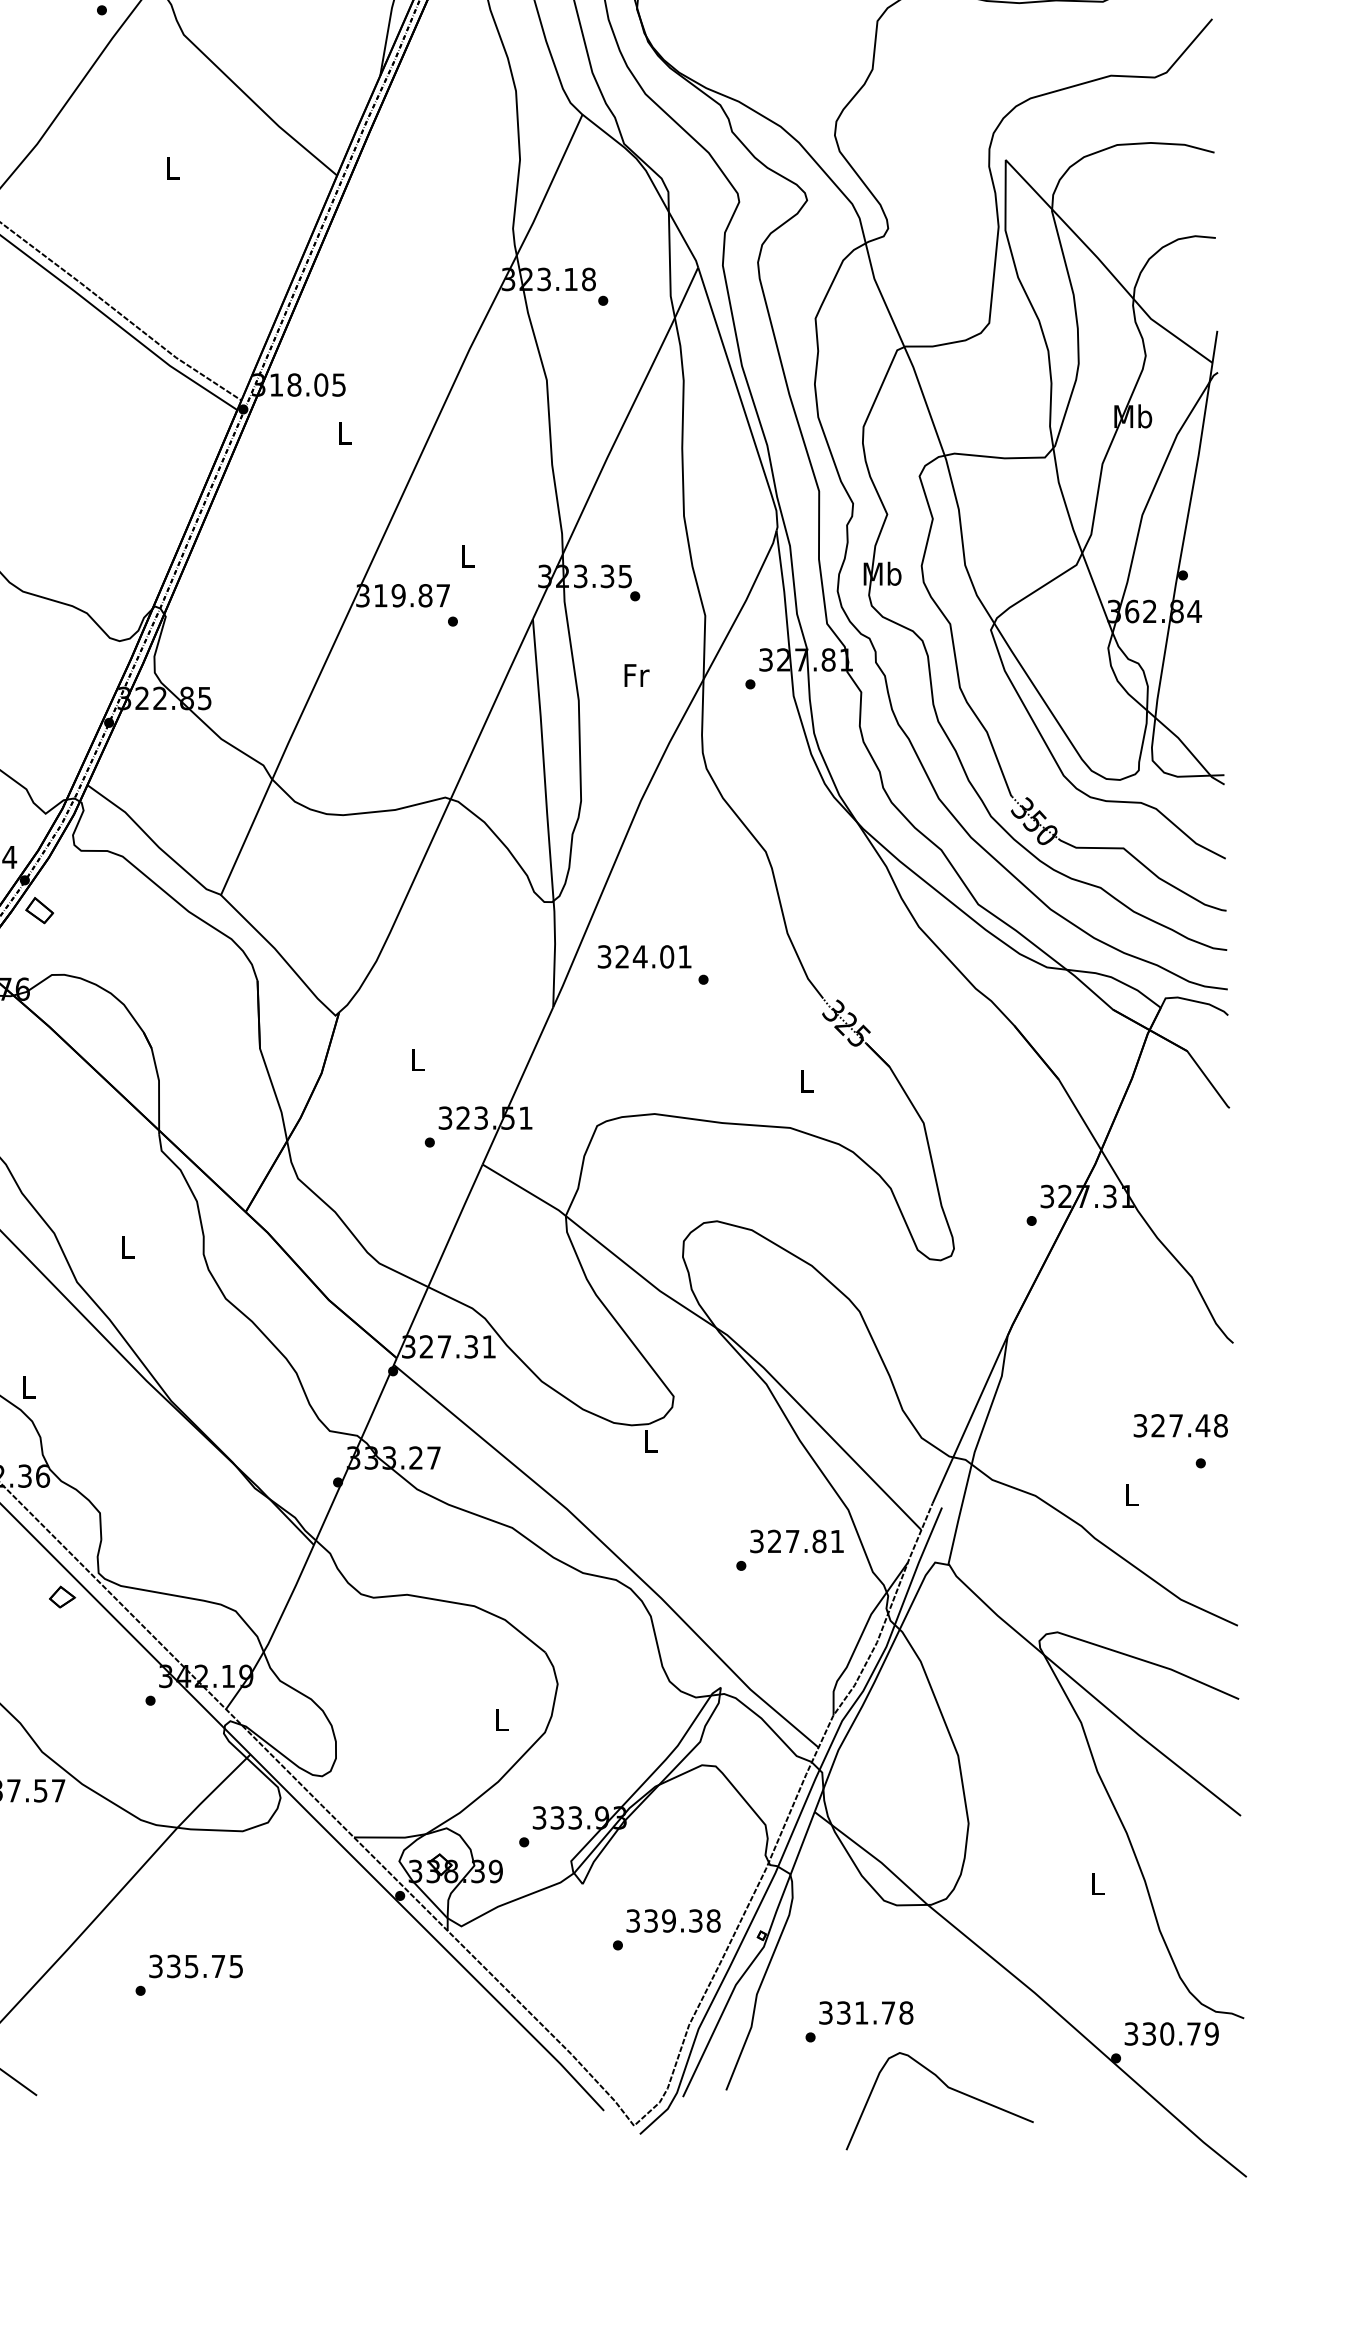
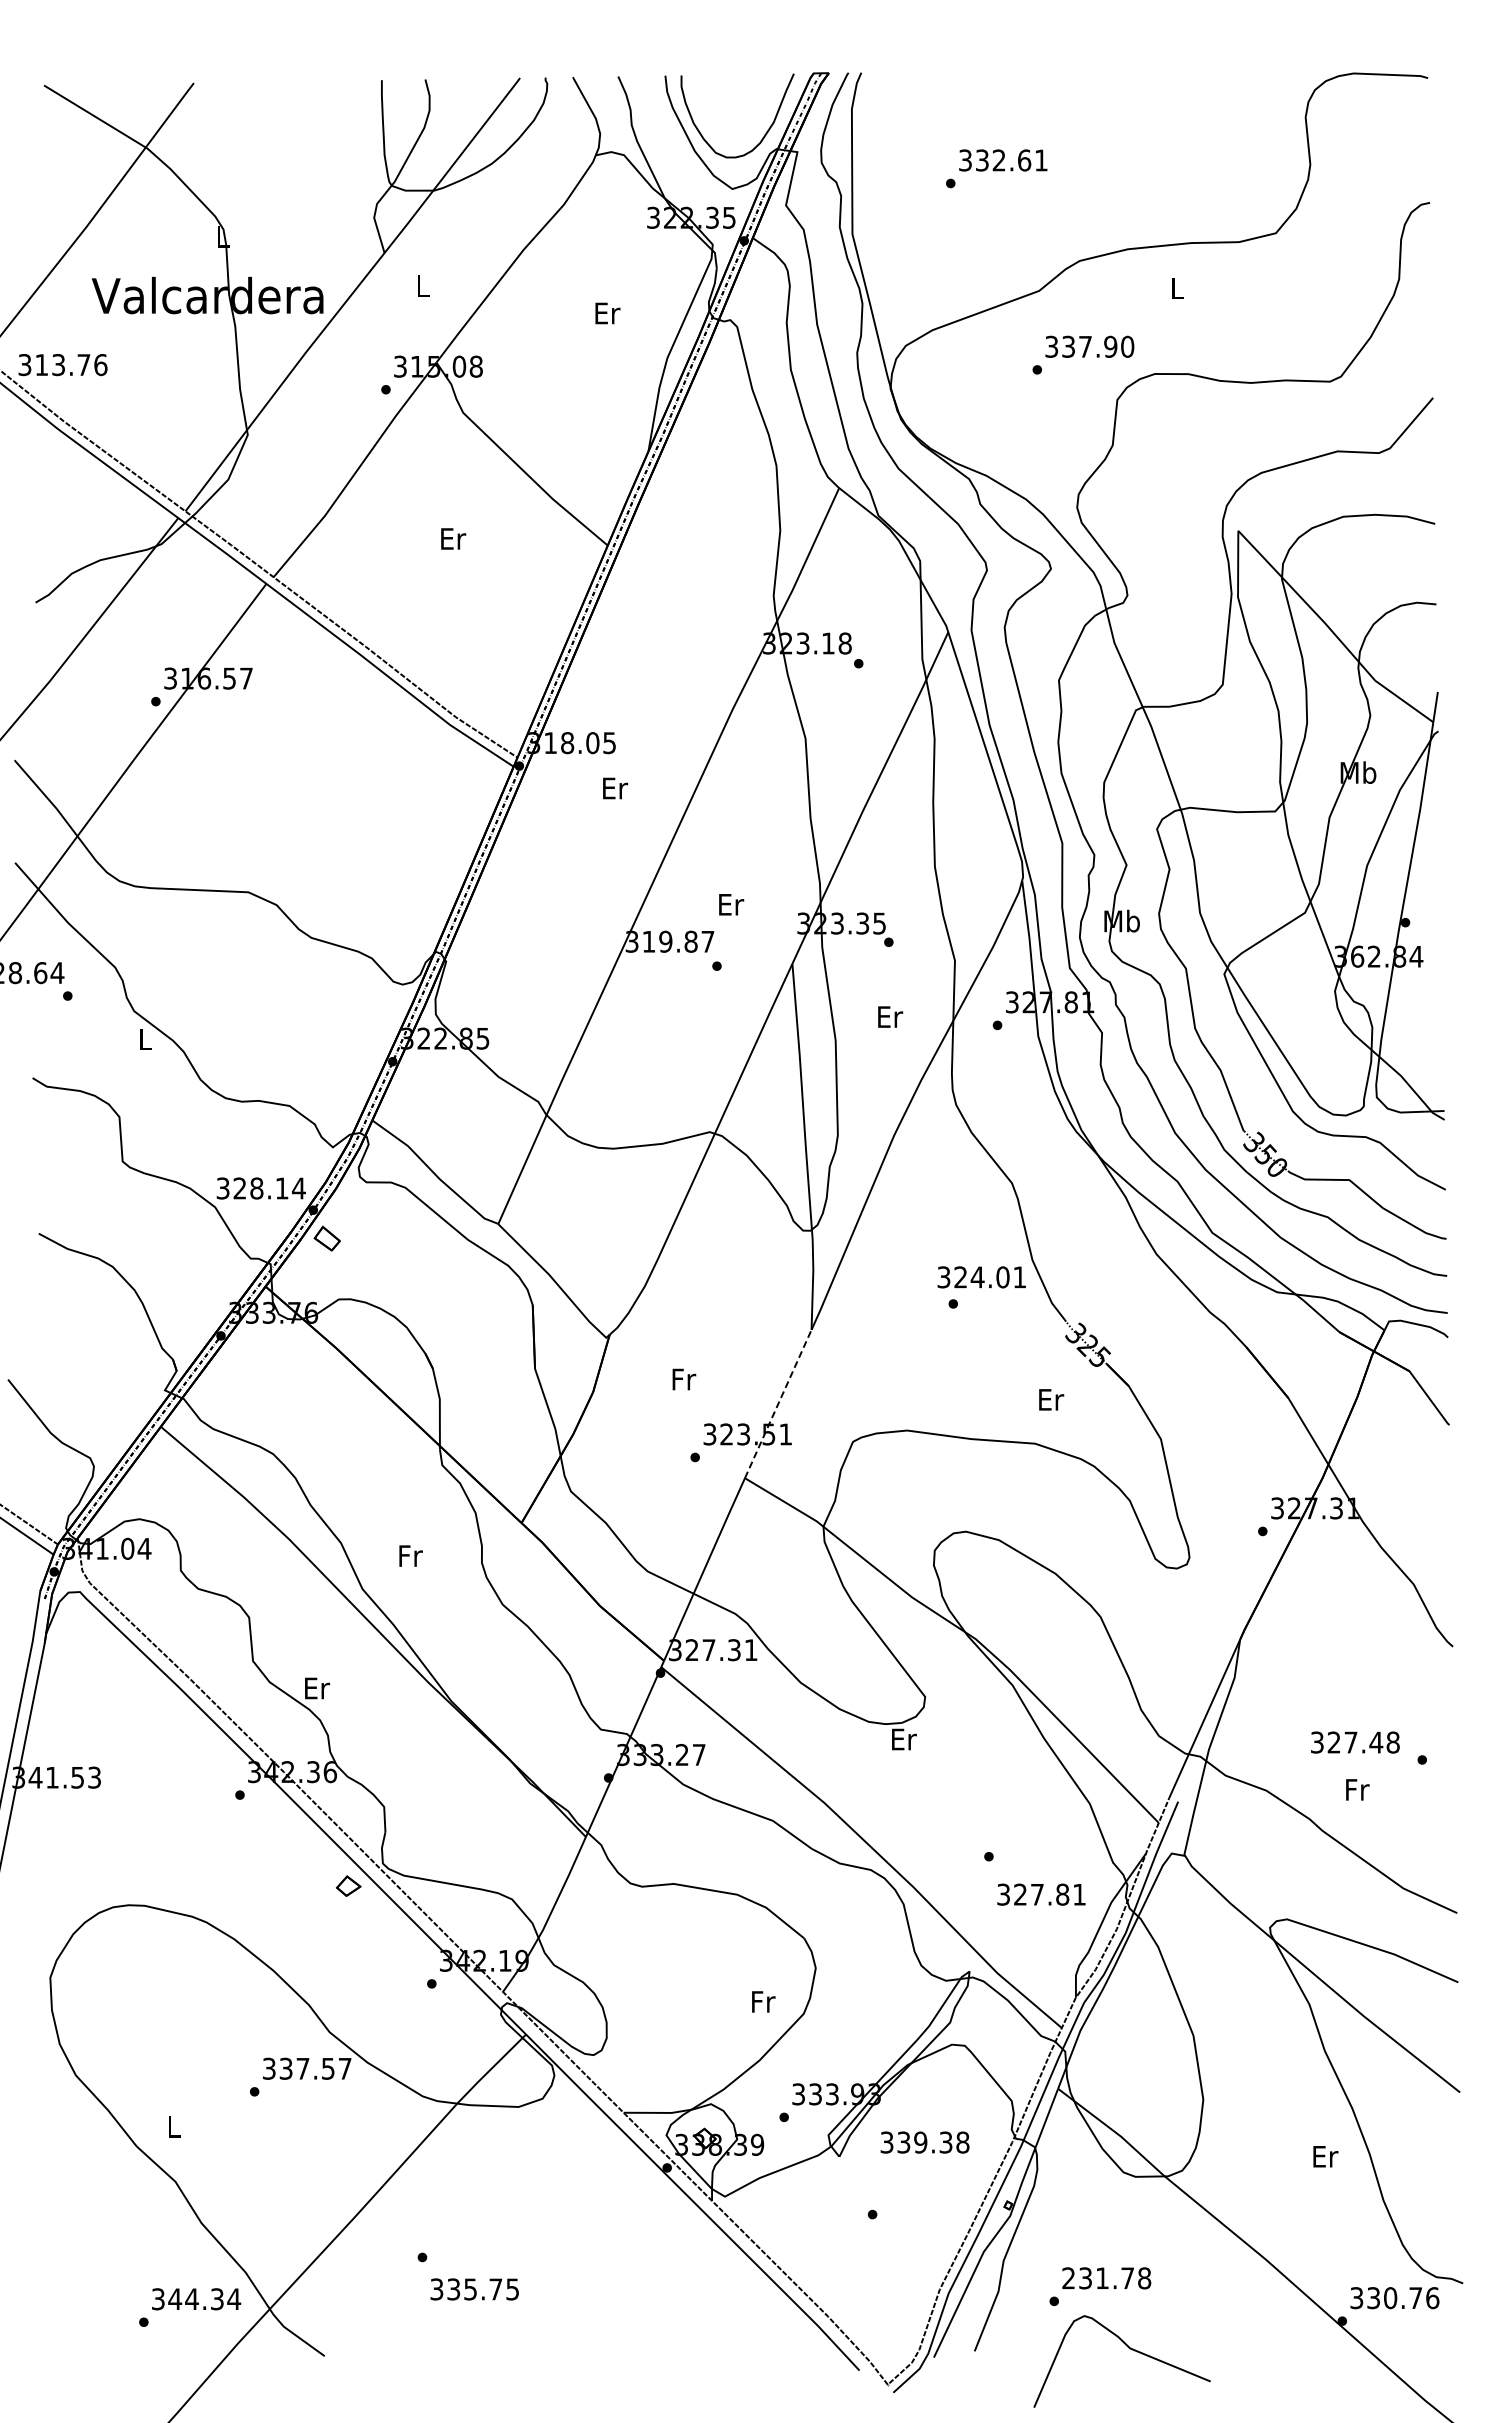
text: (173, 168) -> (453, 538), L -> Er
text: (345, 433) -> (615, 788), L -> Er
text: (468, 556) -> (731, 904), L -> Er
text: (636, 674) -> (890, 1016), Fr -> Er
text: (644, 957) -> (981, 1277), moved
text: (418, 1059) -> (684, 1379), L -> Fr
text: (807, 1081) -> (1051, 1399), L -> Er
line: (518, 1085) -> (778, 1403), solid -> dashed
text: (127, 1246) -> (410, 1555), L -> Fr
text: (29, 1387) -> (317, 1688), L -> Er
text: (1180, 1425) -> (1355, 1742), moved
text: (651, 1441) -> (904, 1739), L -> Er
text: (1132, 1494) -> (1357, 1789), L -> Fr
text: (797, 1541) -> (1041, 1894), moved
text: (502, 1719) -> (763, 2001), L -> Fr
text: (1098, 1883) -> (1325, 2156), L -> Er
text: (672, 1920) -> (924, 2142), moved
text: (195, 1966) -> (474, 2289), moved
text: (825, 2013) -> (1068, 2278), 331.78 -> 231.78
text: (1211, 2034) -> (1432, 2298), 330.79 -> 330.76
curve: (947, 2088) -> (1129, 2349), moved

